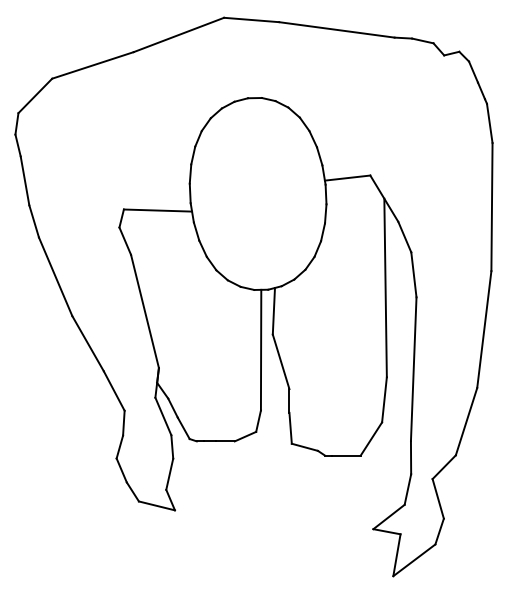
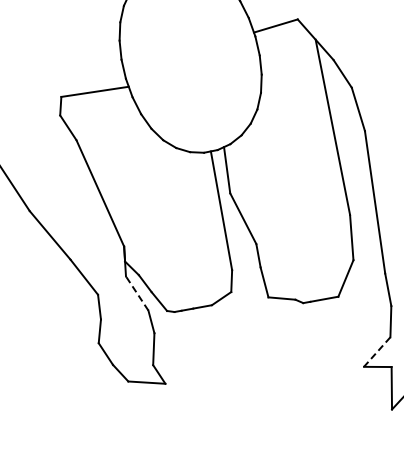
line: (163, 416) -> (137, 293), solid -> dashed
line: (389, 517) -> (377, 352), solid -> dashed

